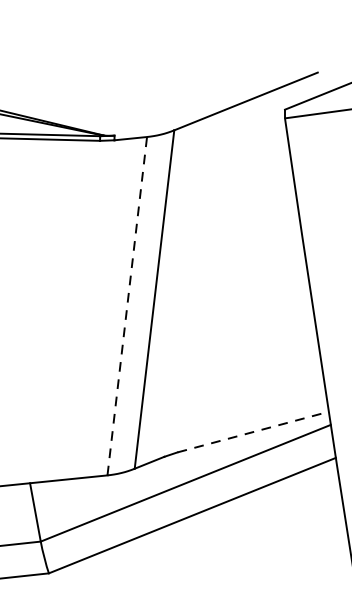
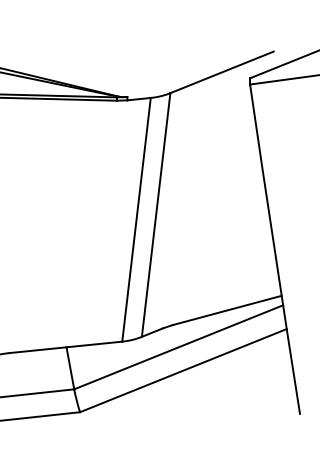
line: (127, 305) -> (136, 219), dashed -> solid
line: (253, 432) -> (227, 310), dashed -> solid

